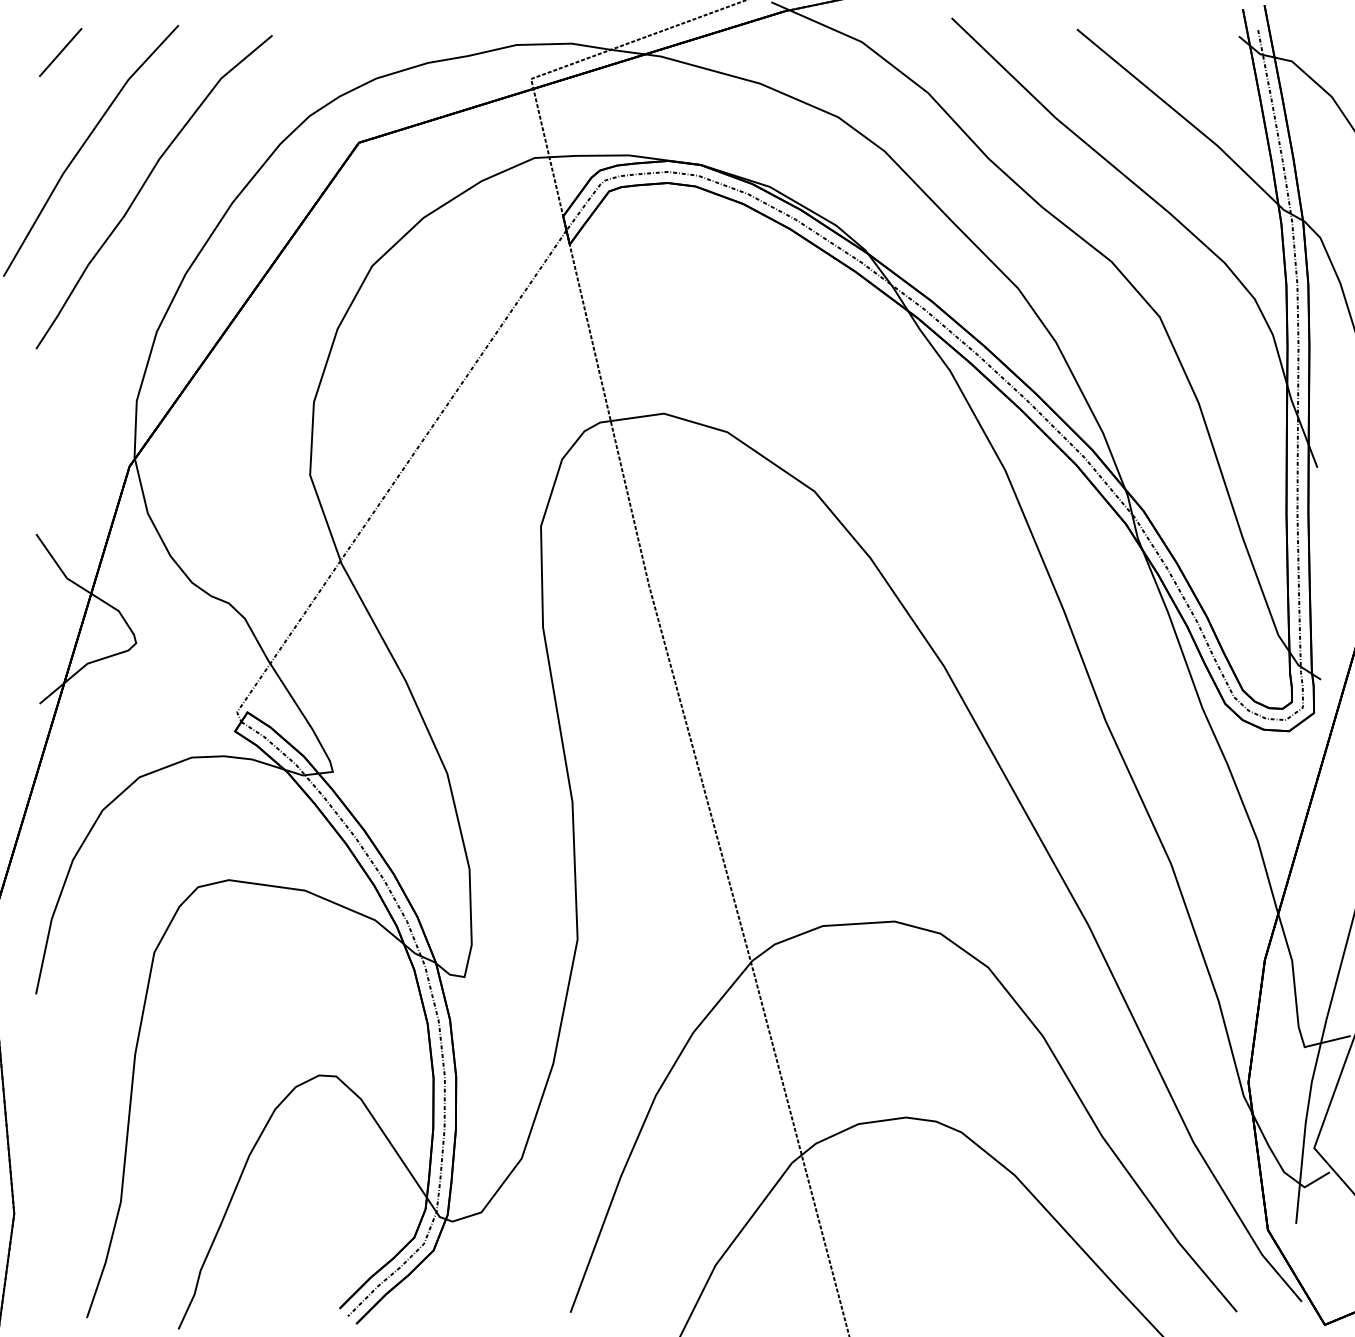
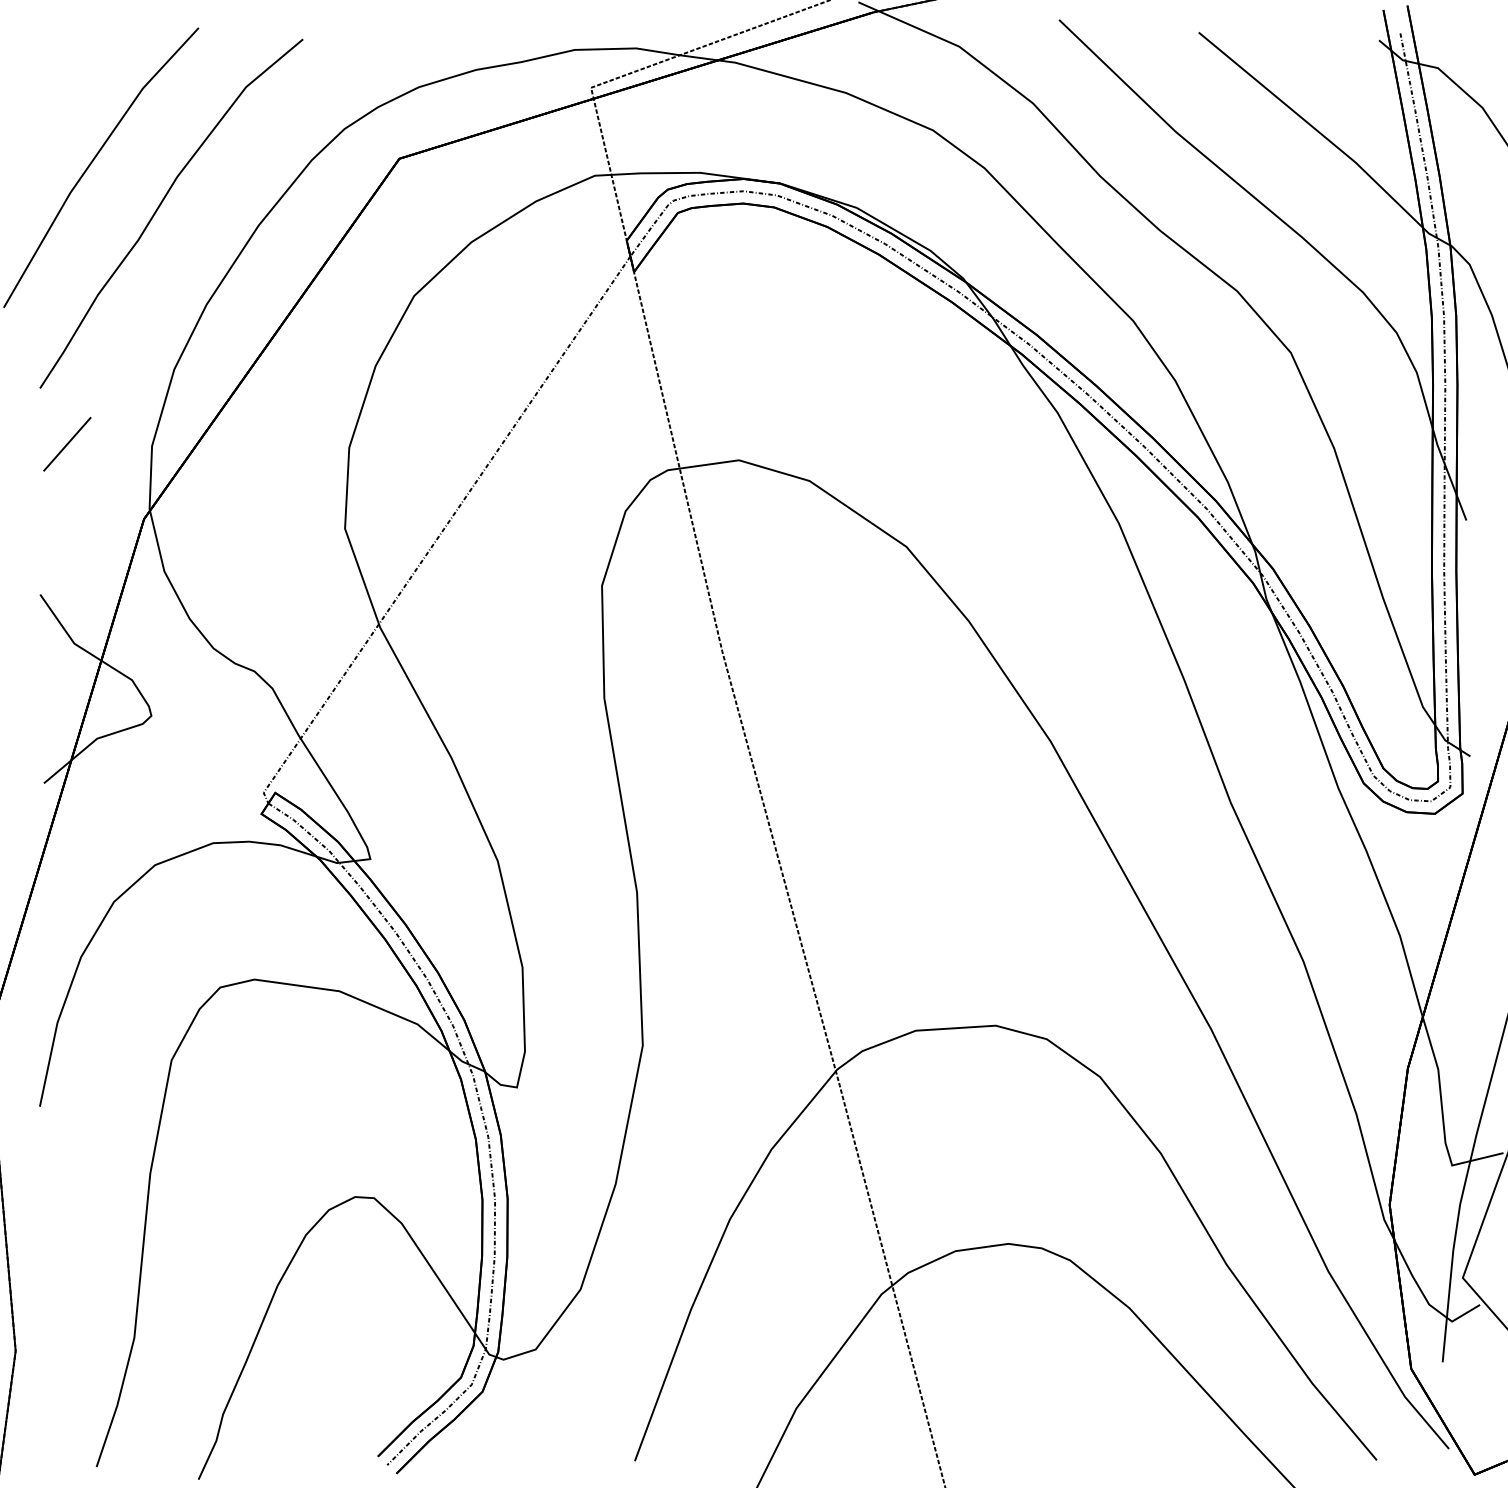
line: (60, 51) -> (67, 443), moved

